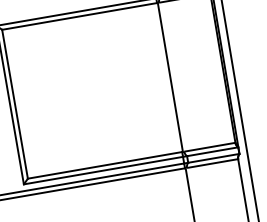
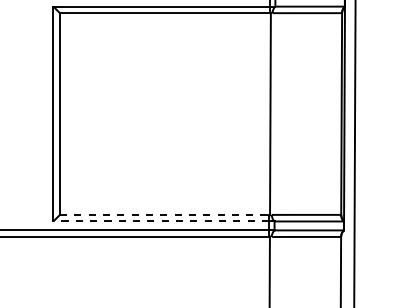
line: (104, 165) -> (164, 214), solid -> dashed
line: (103, 170) -> (161, 221), solid -> dashed

